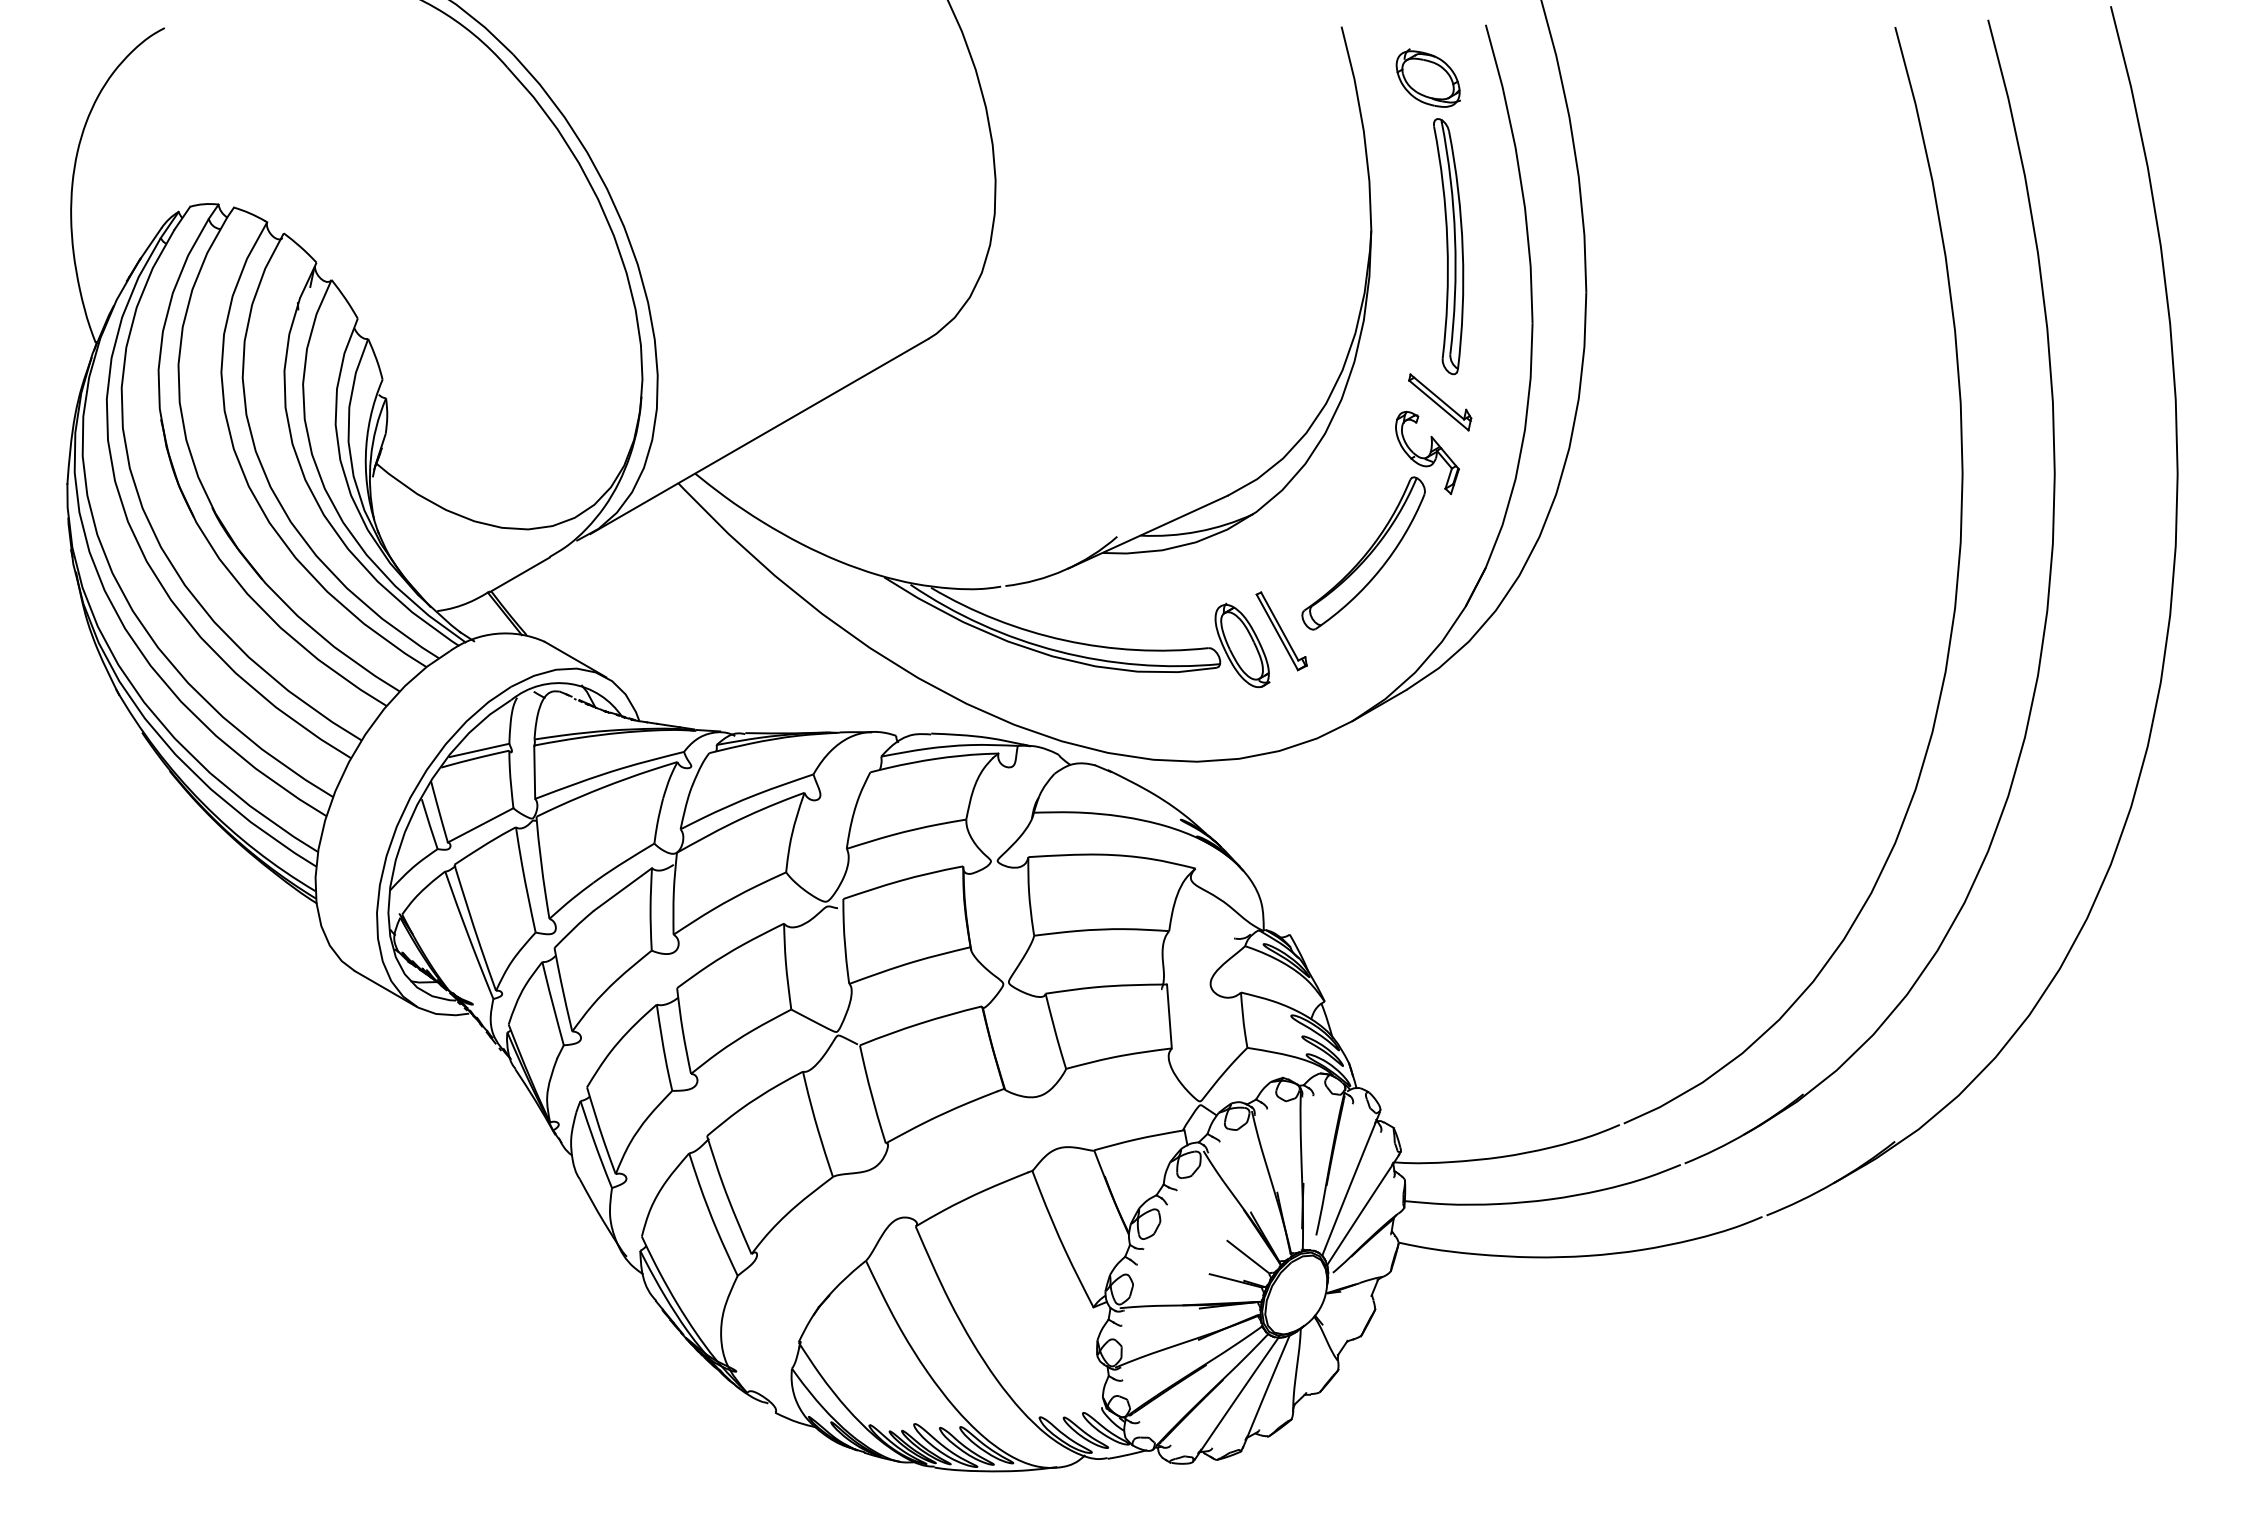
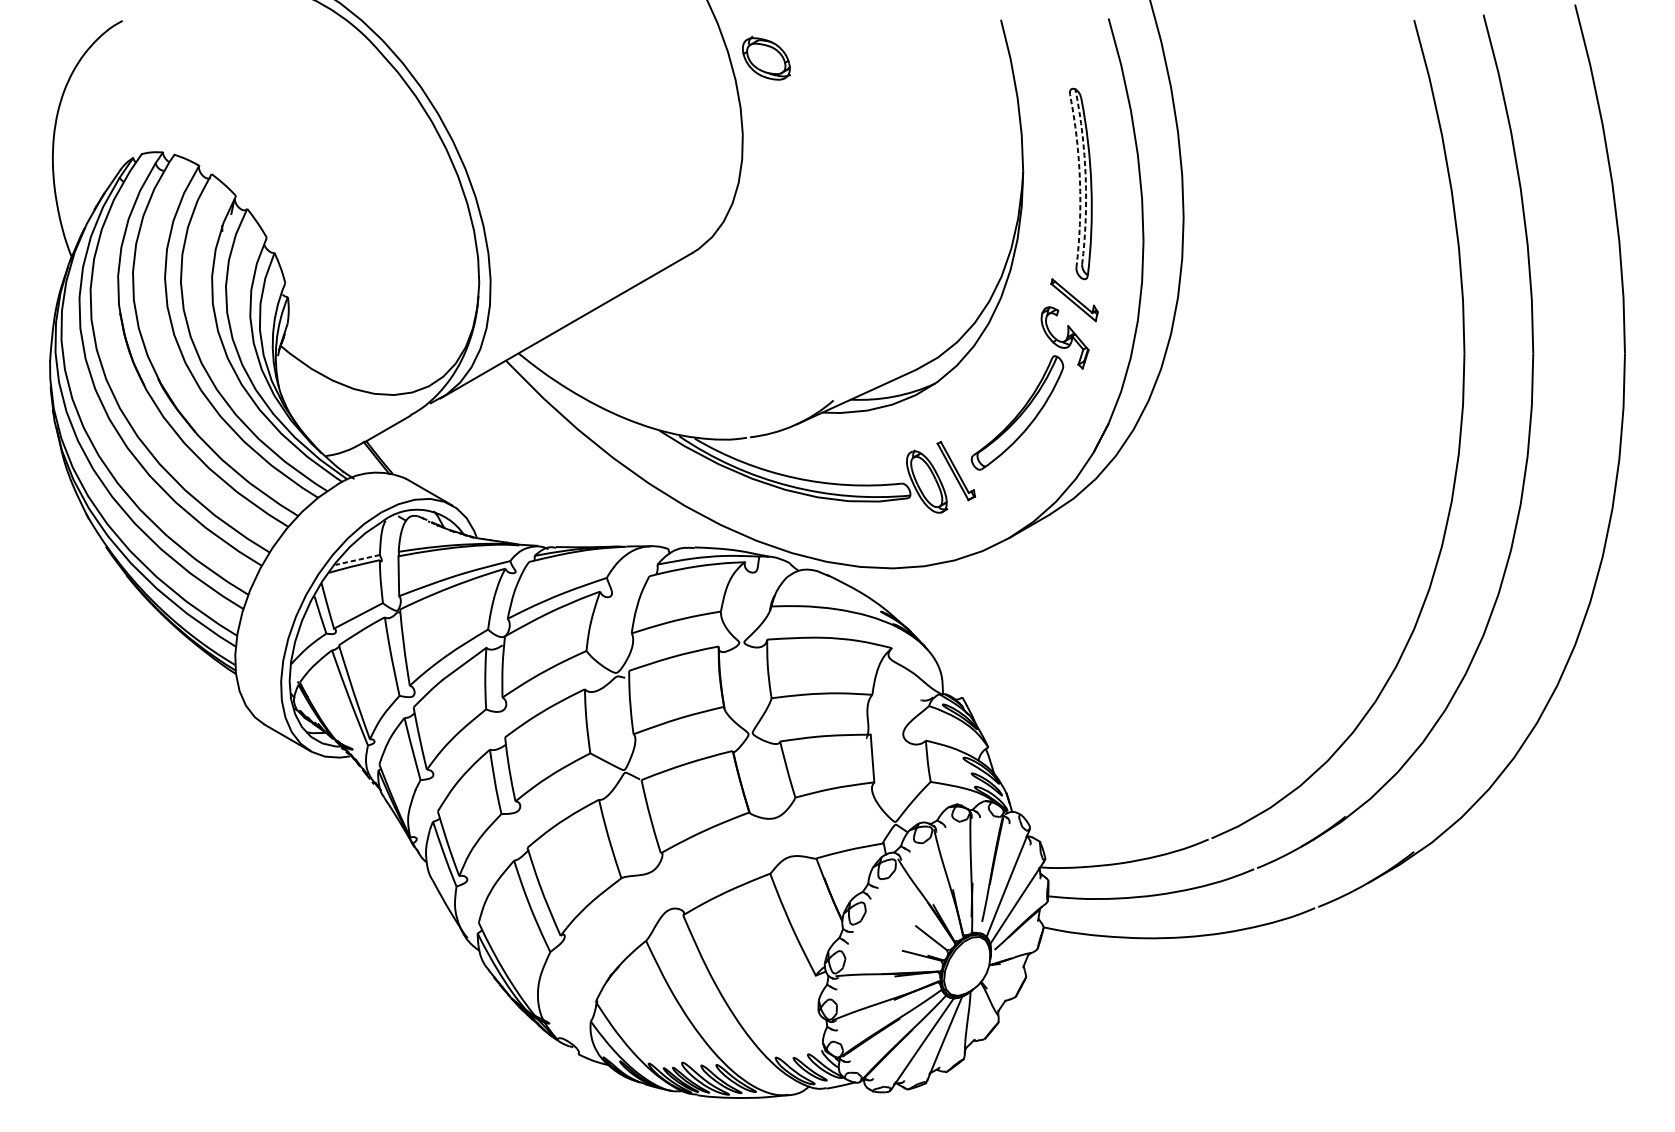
part: (1427, 77) -> (765, 57), moved
arc: (1455, 237) -> (1086, 177), solid -> dashed
arc: (1447, 242) -> (1080, 180), solid -> dashed
line: (479, 750) -> (357, 560), solid -> dashed

